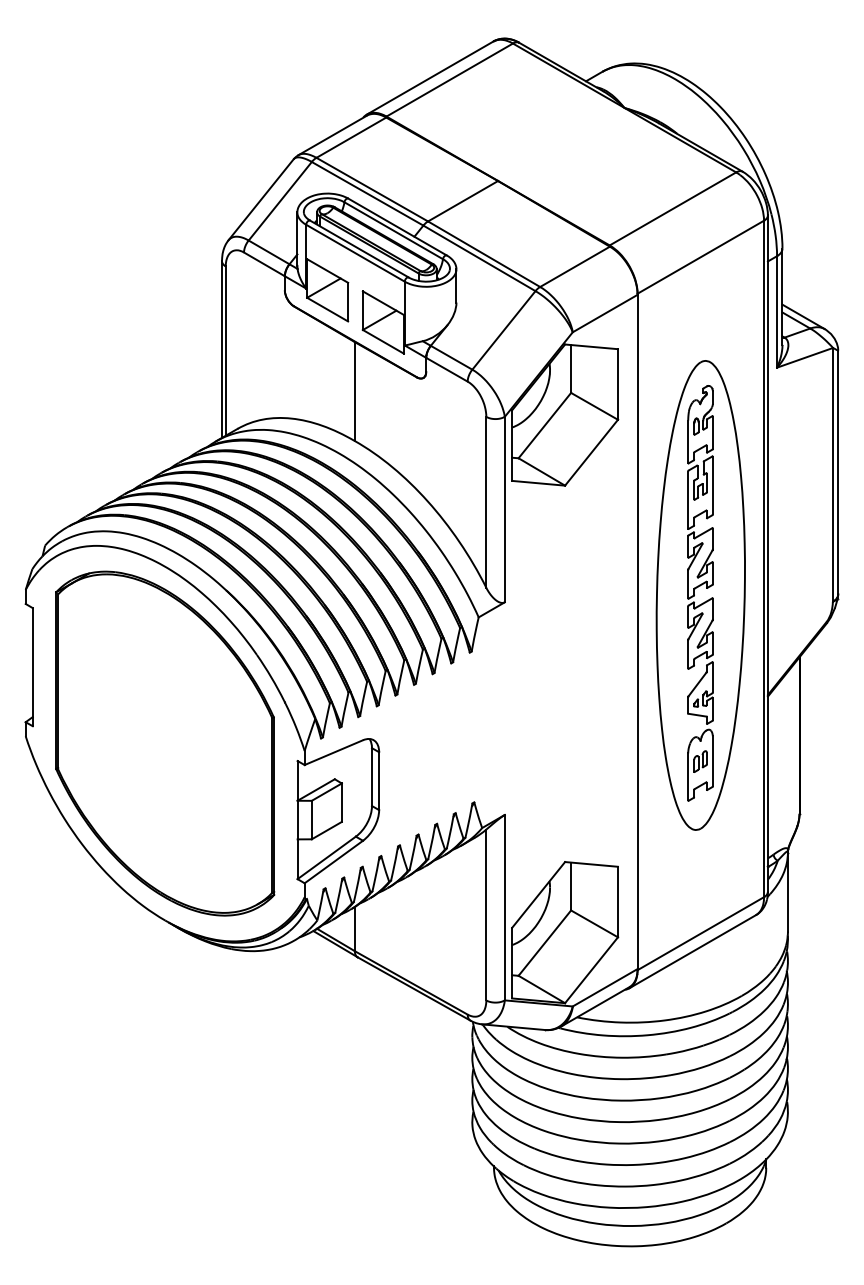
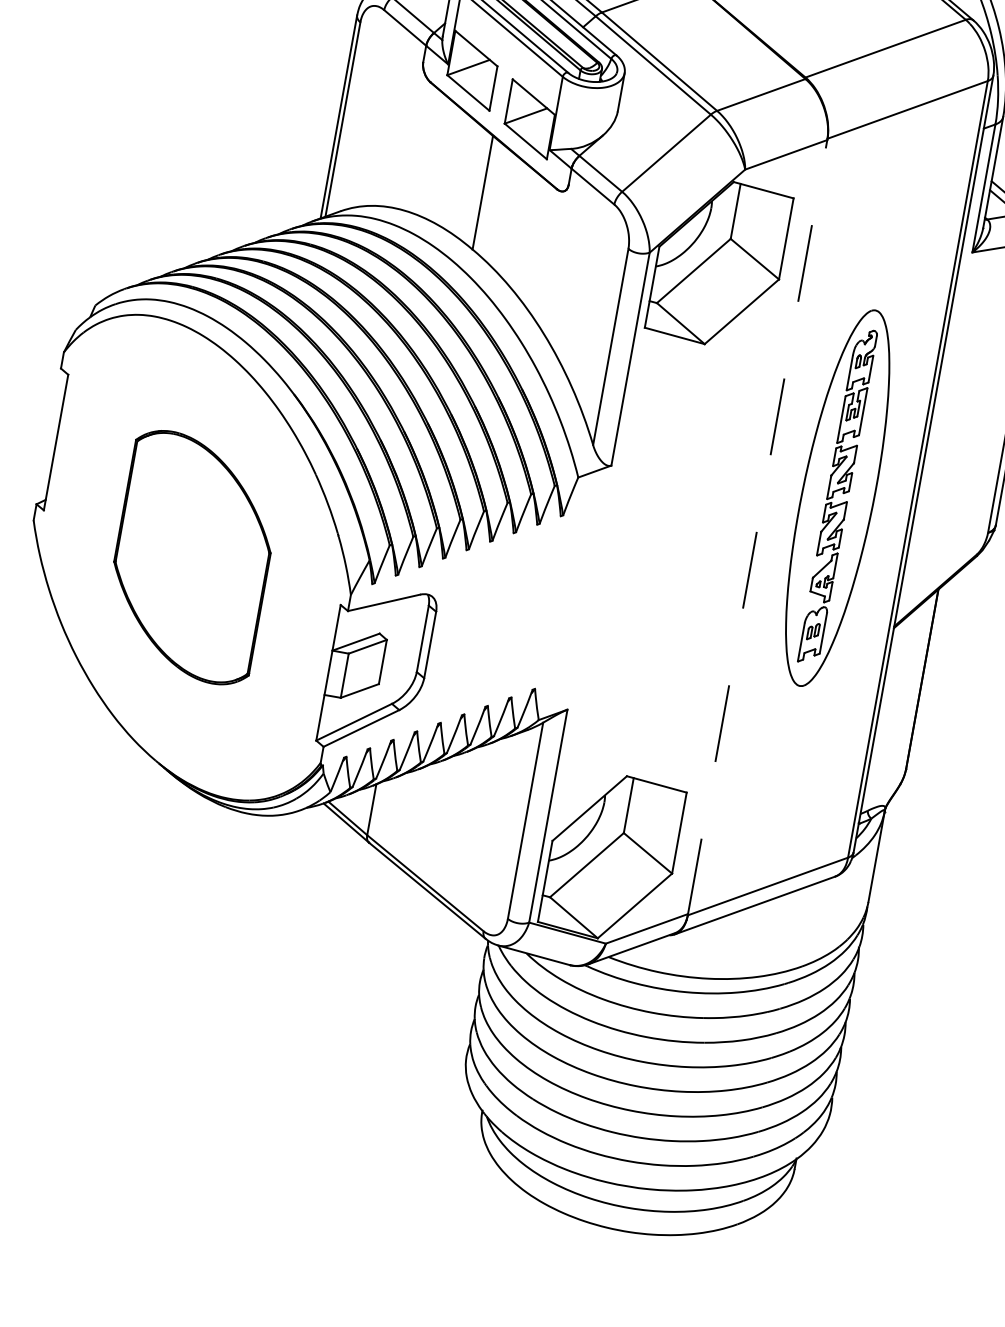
part: (700, 595) -> (837, 498), size x0.7
line: (637, 631) -> (757, 526), solid -> dashed
part: (165, 743) -> (192, 557), size x0.6

